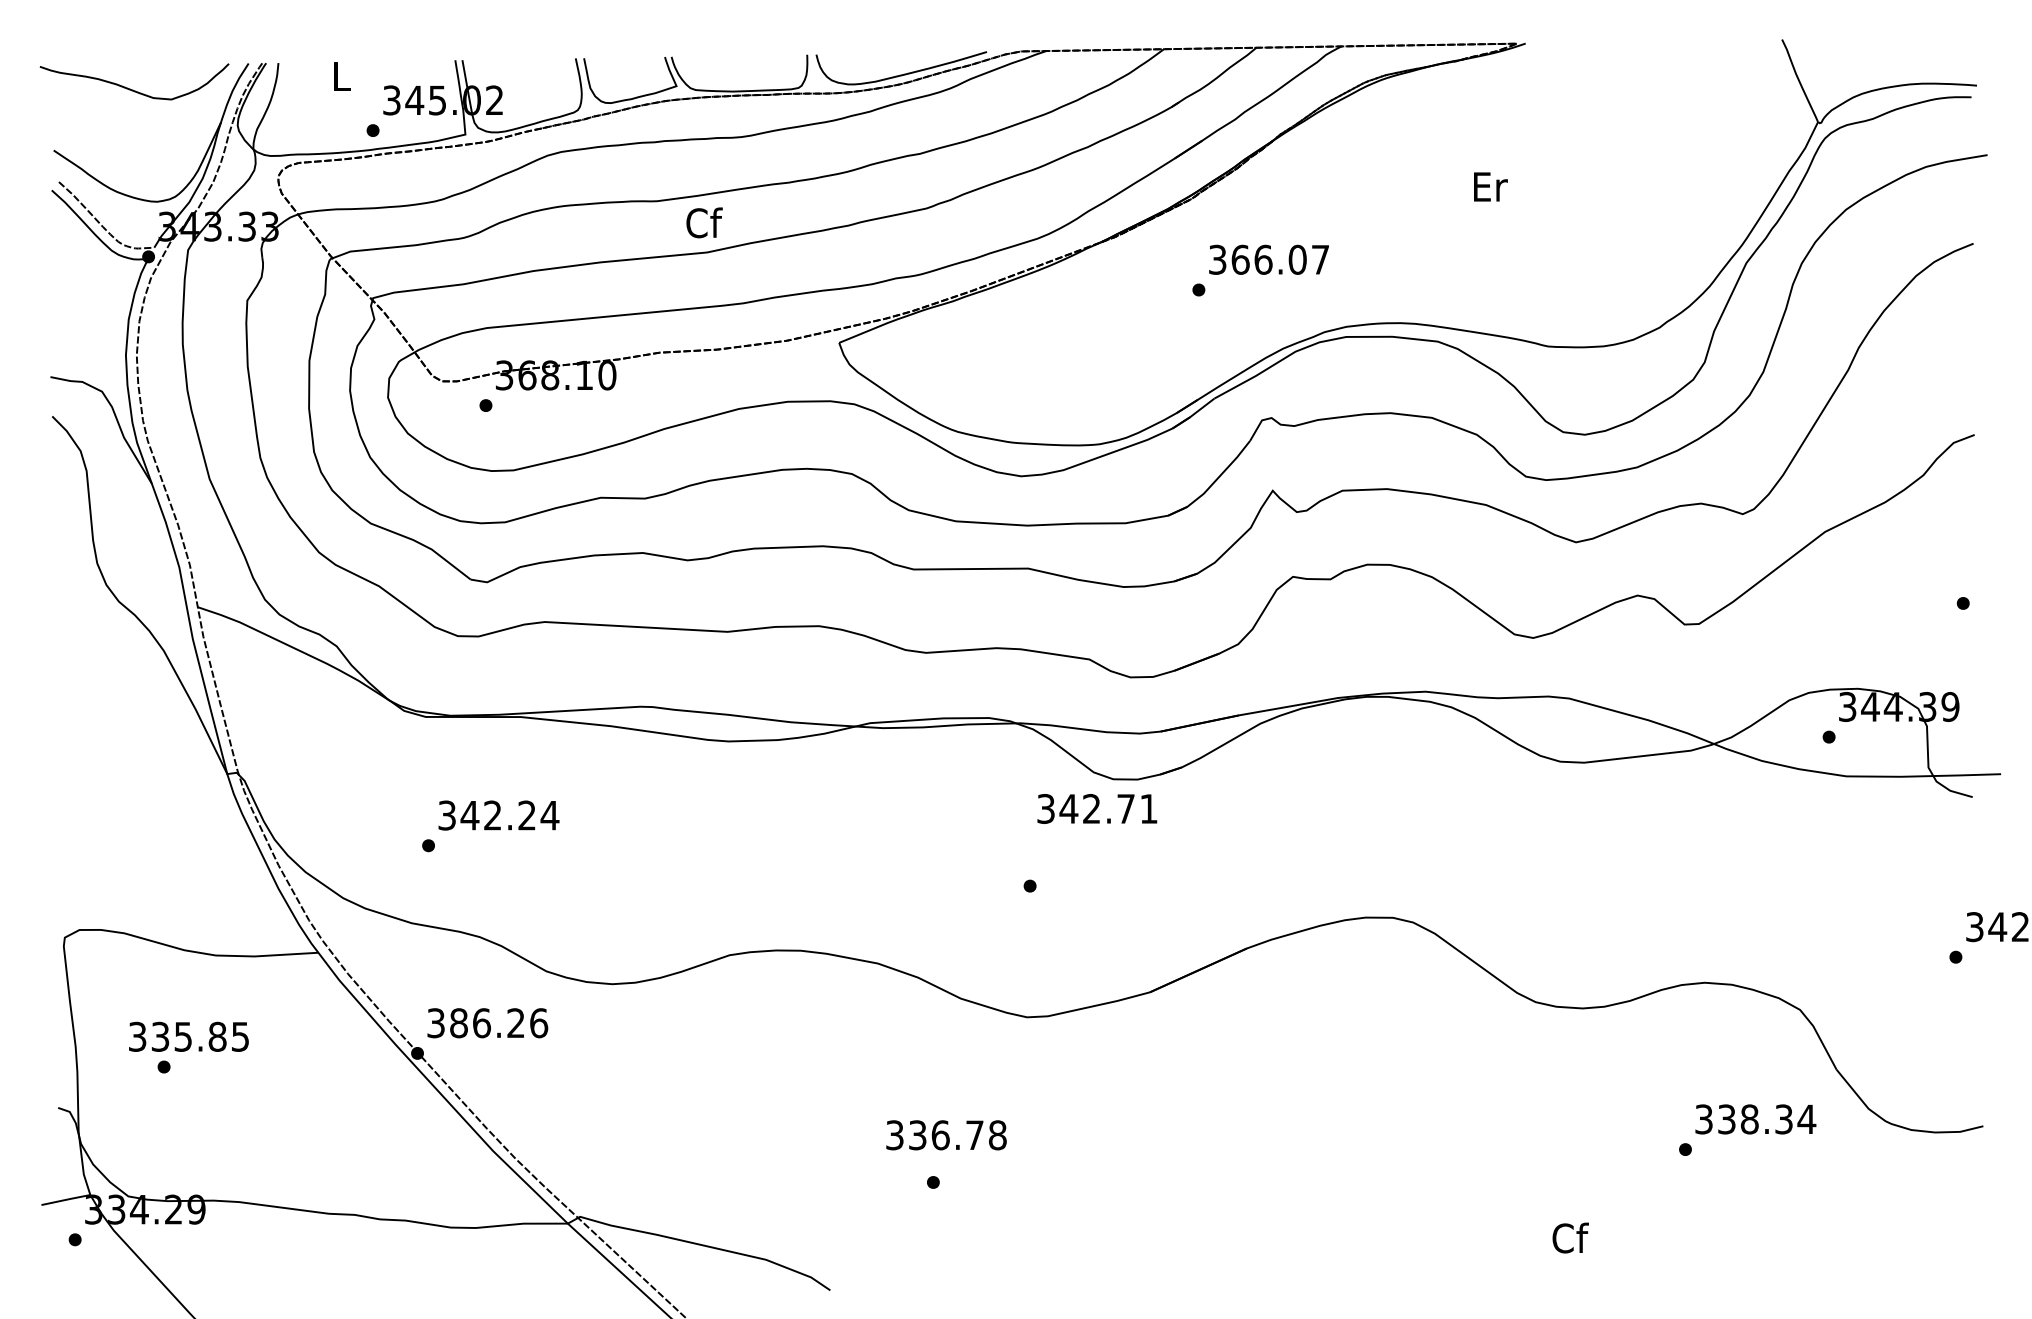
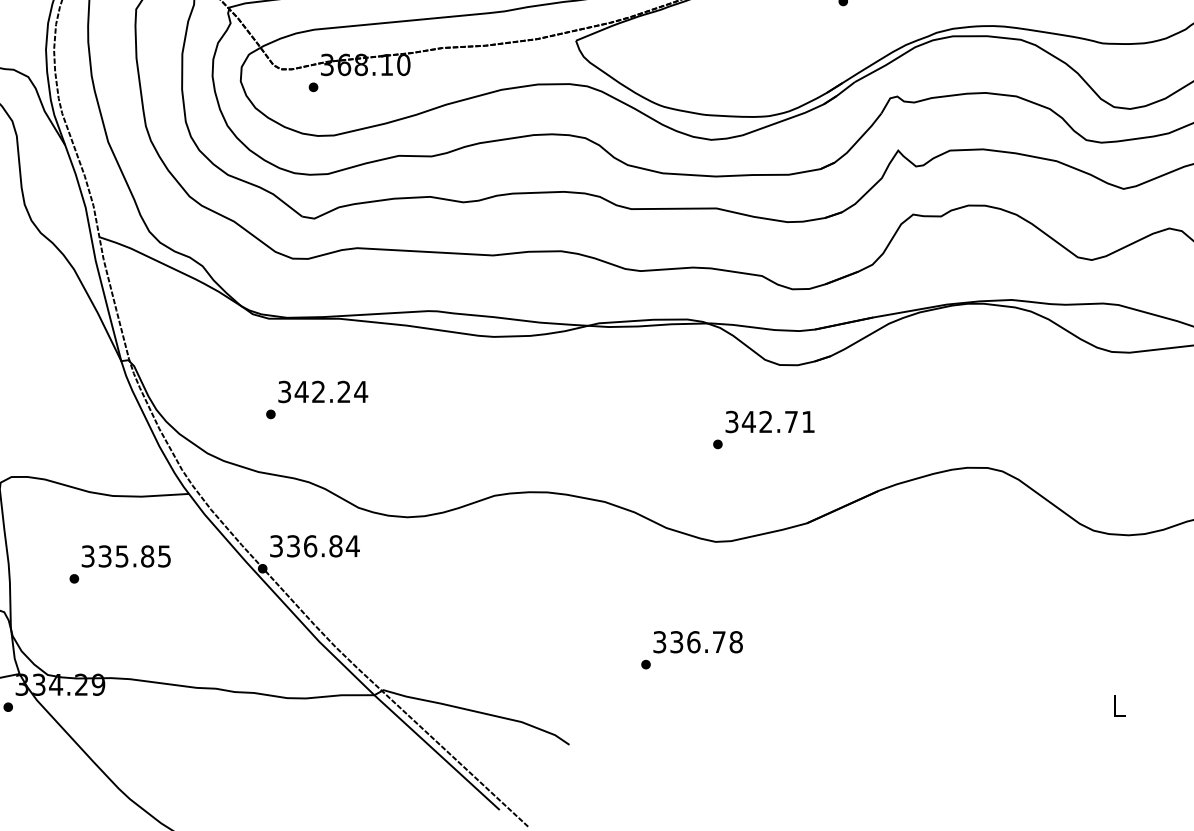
text: (1097, 808) -> (770, 421), moved
text: (499, 1023) -> (323, 546), 386.26 -> 336.84
text: (188, 1036) -> (125, 556), moved
text: (946, 1135) -> (698, 642), moved
text: (1570, 1237) -> (1119, 705), Cf -> L

